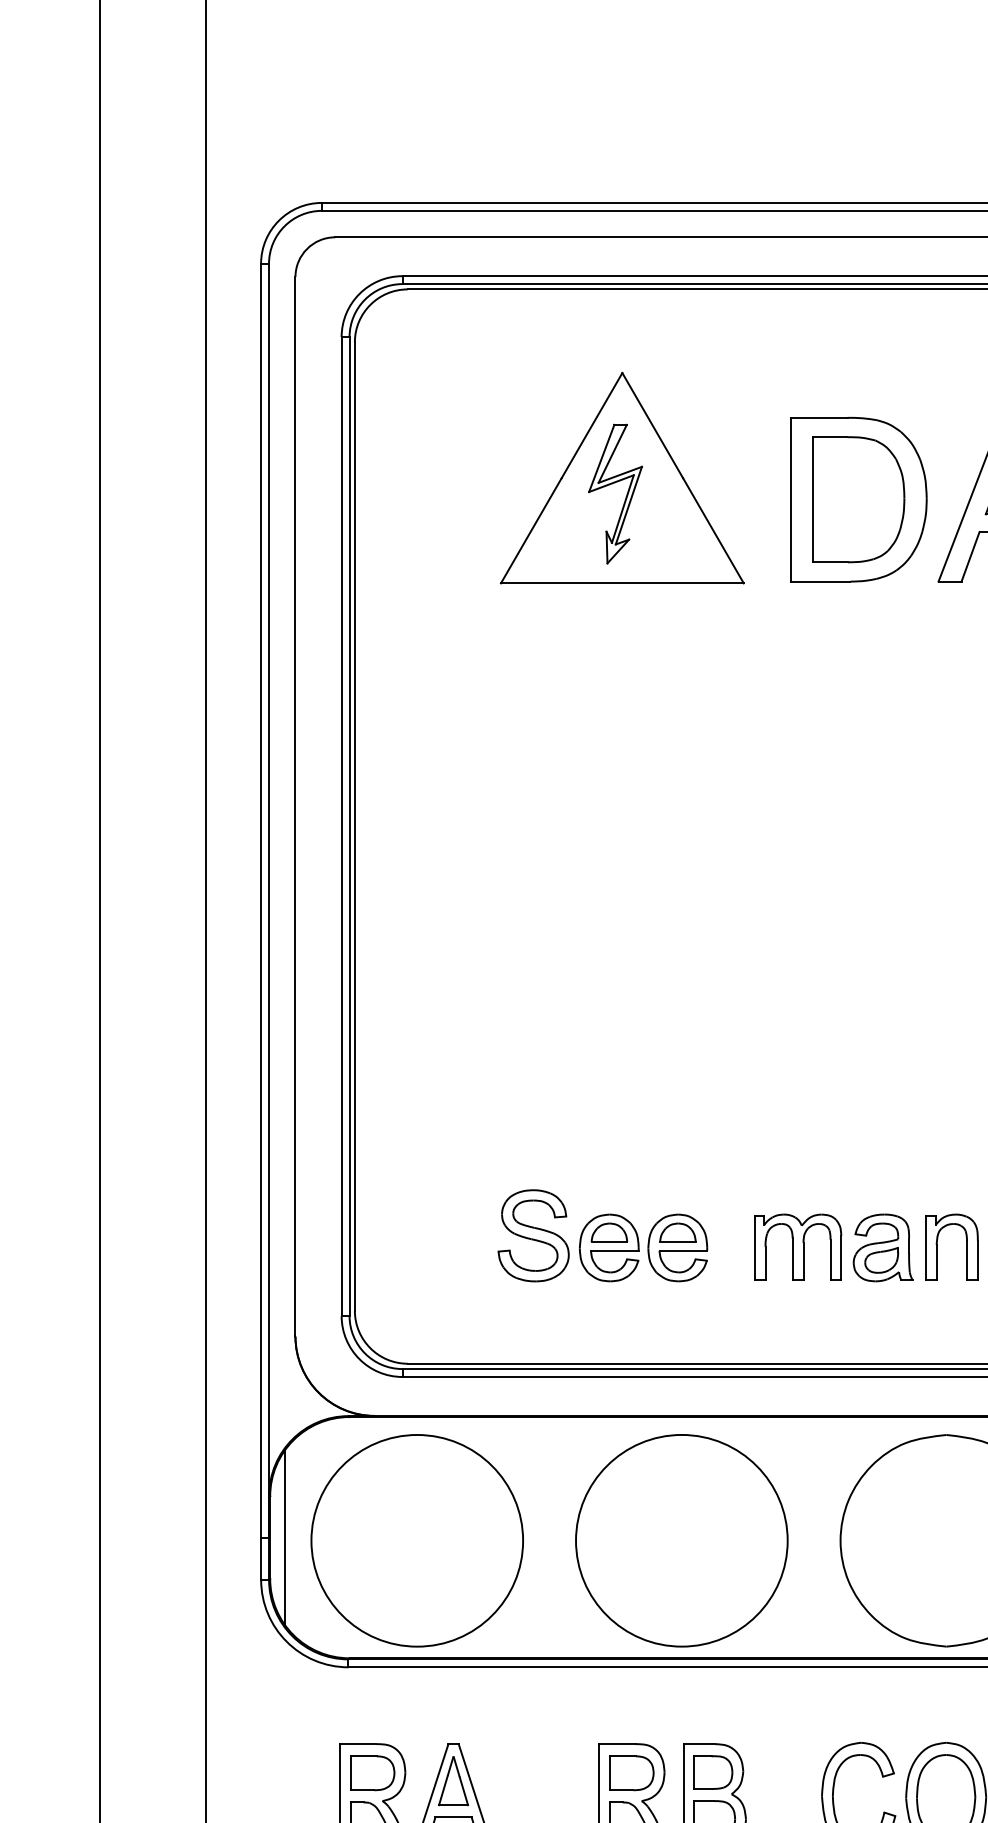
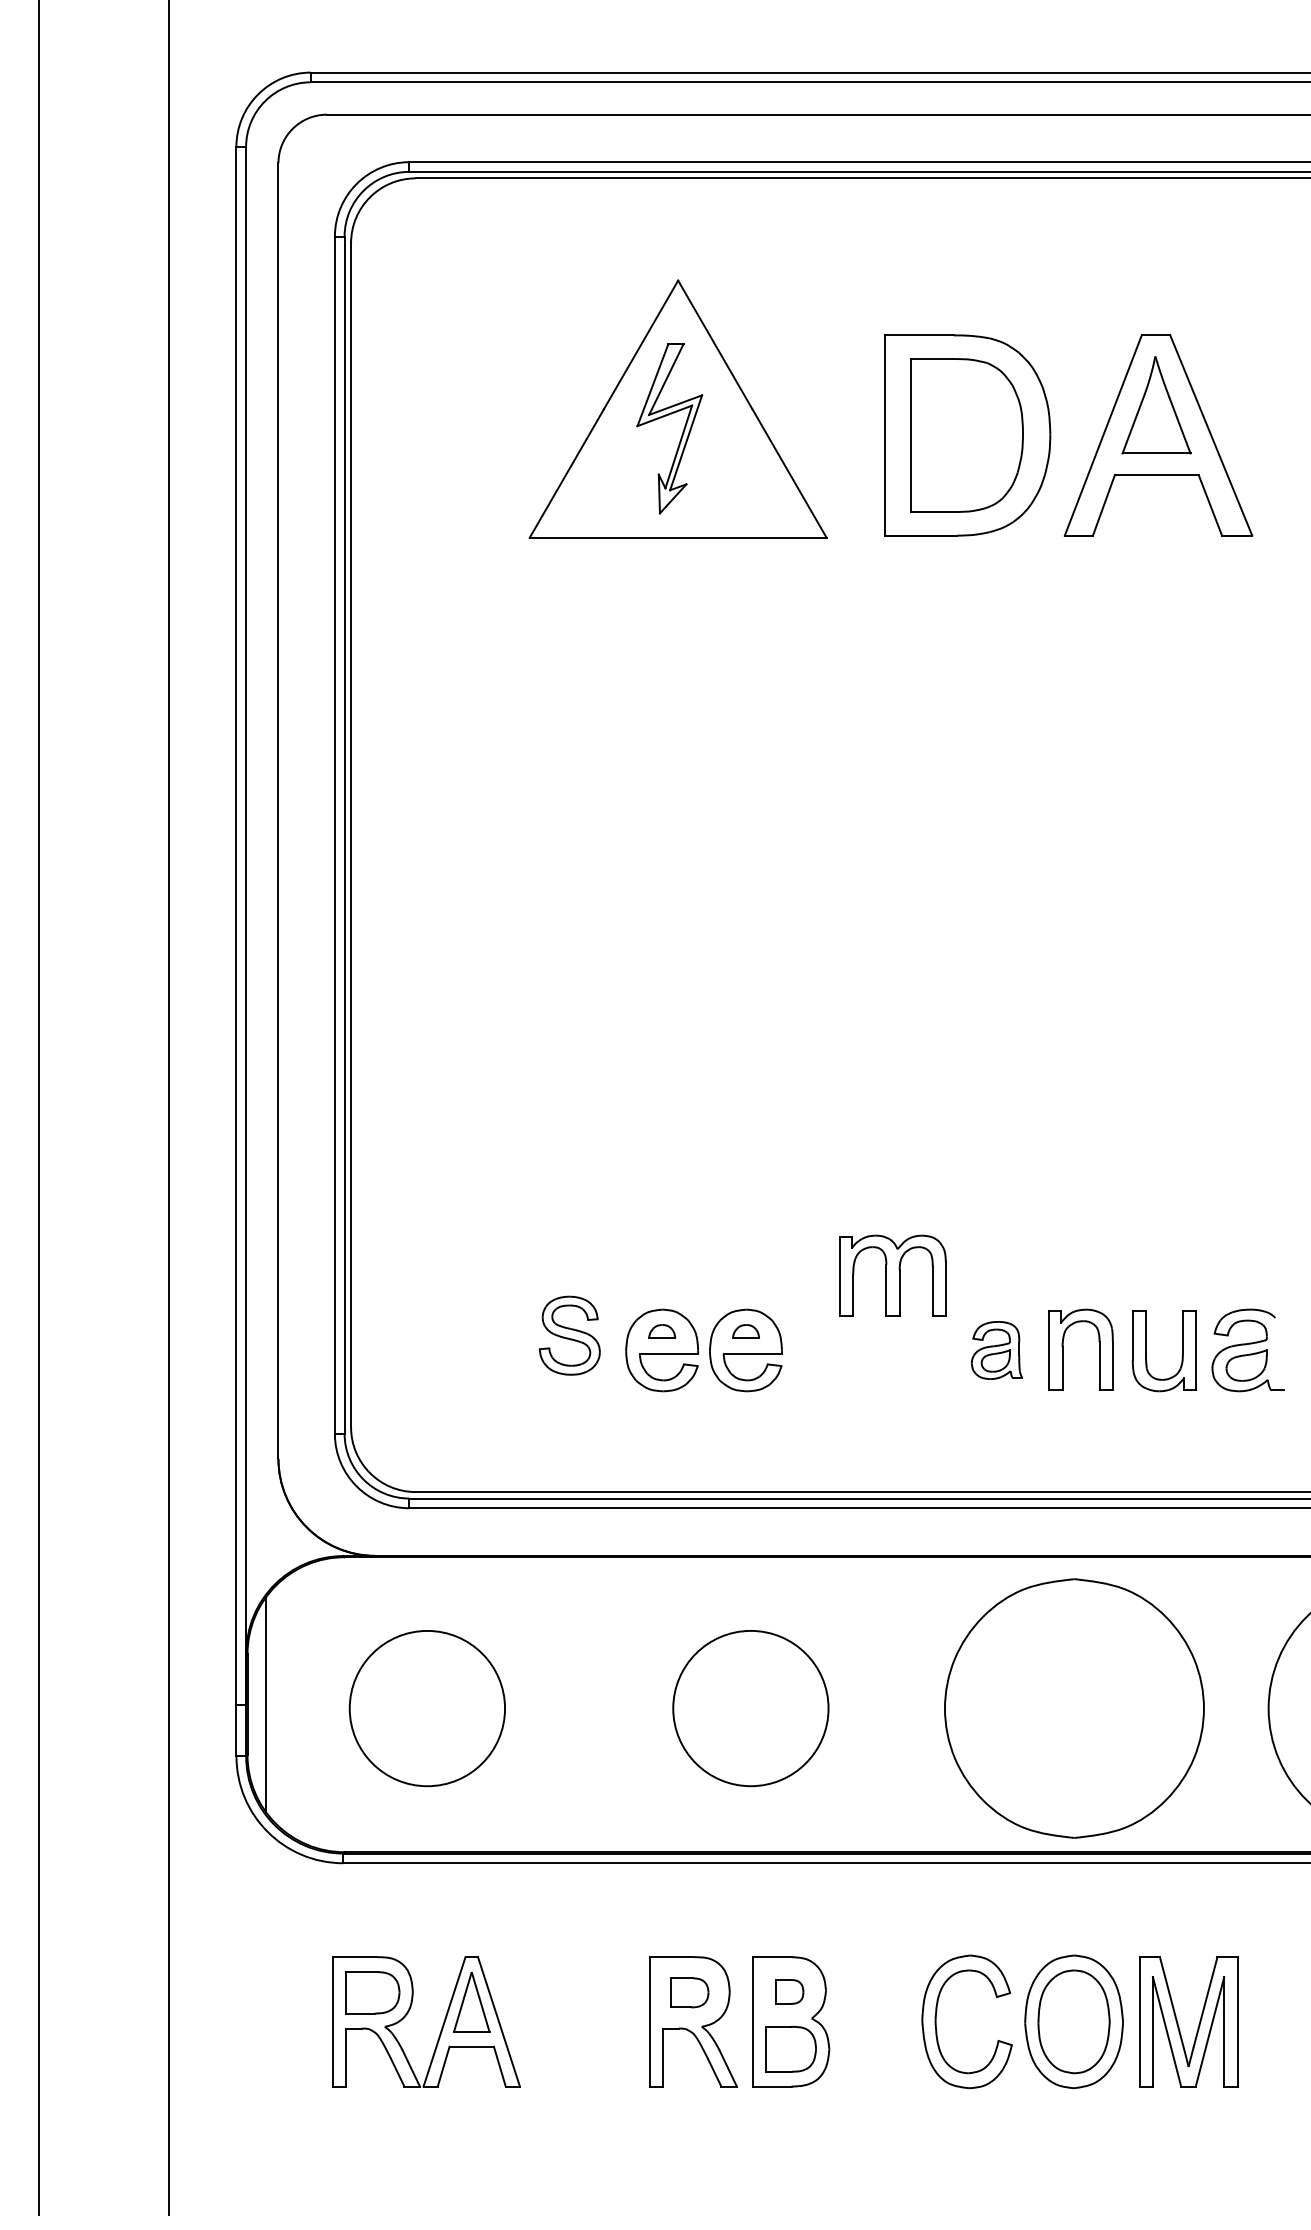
part: (608, 1232) -> (661, 1331), size x0.6
part: (677, 1232) -> (745, 1331), size x0.6
part: (533, 1235) -> (569, 1335), size x0.7
part: (797, 1247) -> (892, 1275), moved
part: (882, 1247) -> (996, 1350), size x0.7
circle: (416, 1540) -> (426, 1708), size x0.6
circle: (681, 1540) -> (750, 1708), size x0.6
part: (713, 1772) -> (789, 1991), size x0.6
part: (631, 1773) -> (689, 1992), size x0.7

